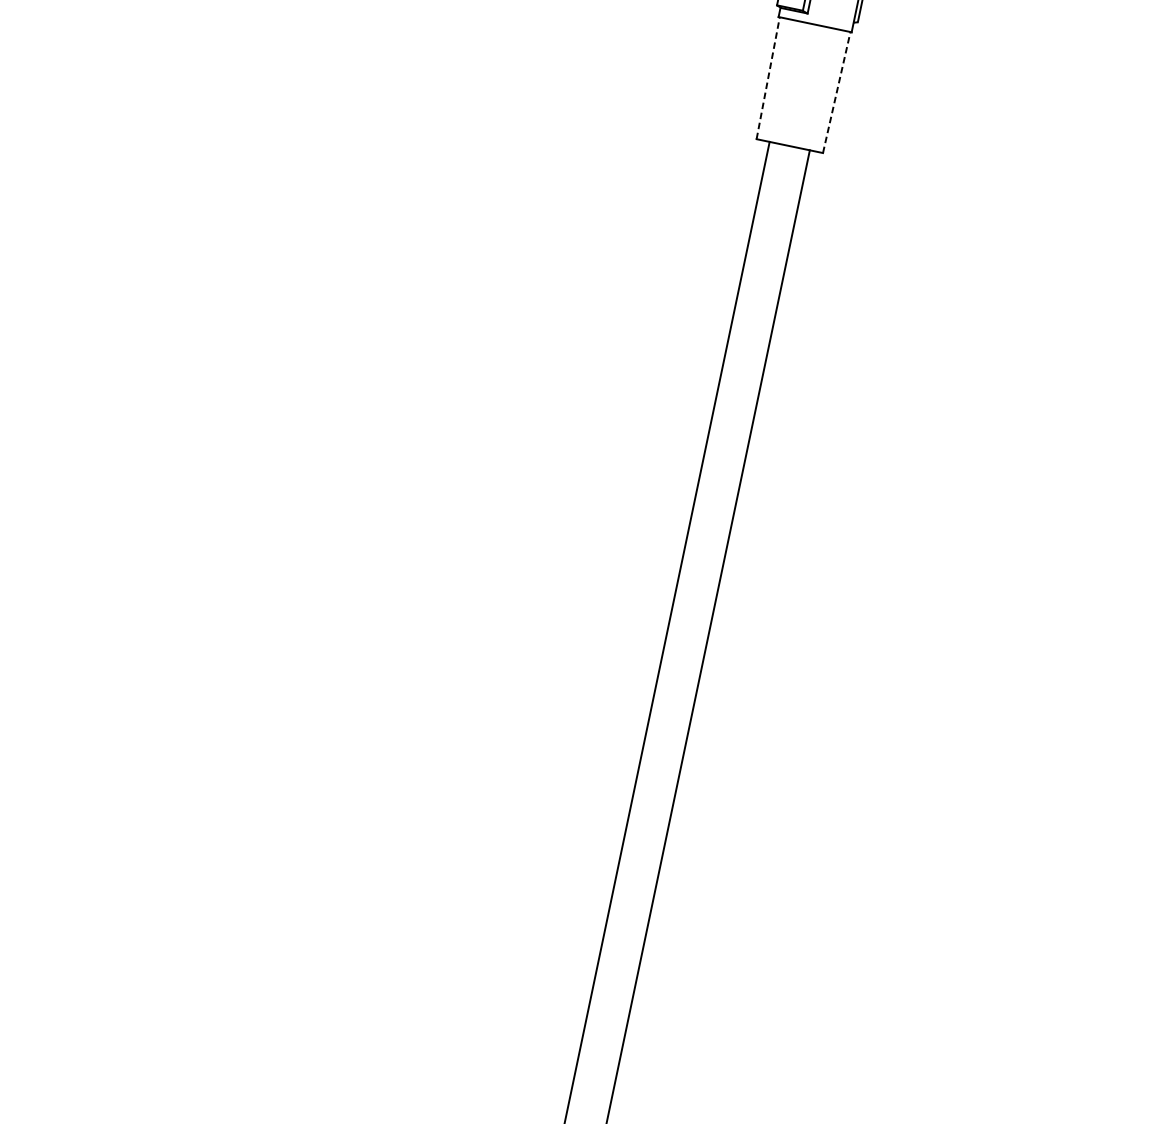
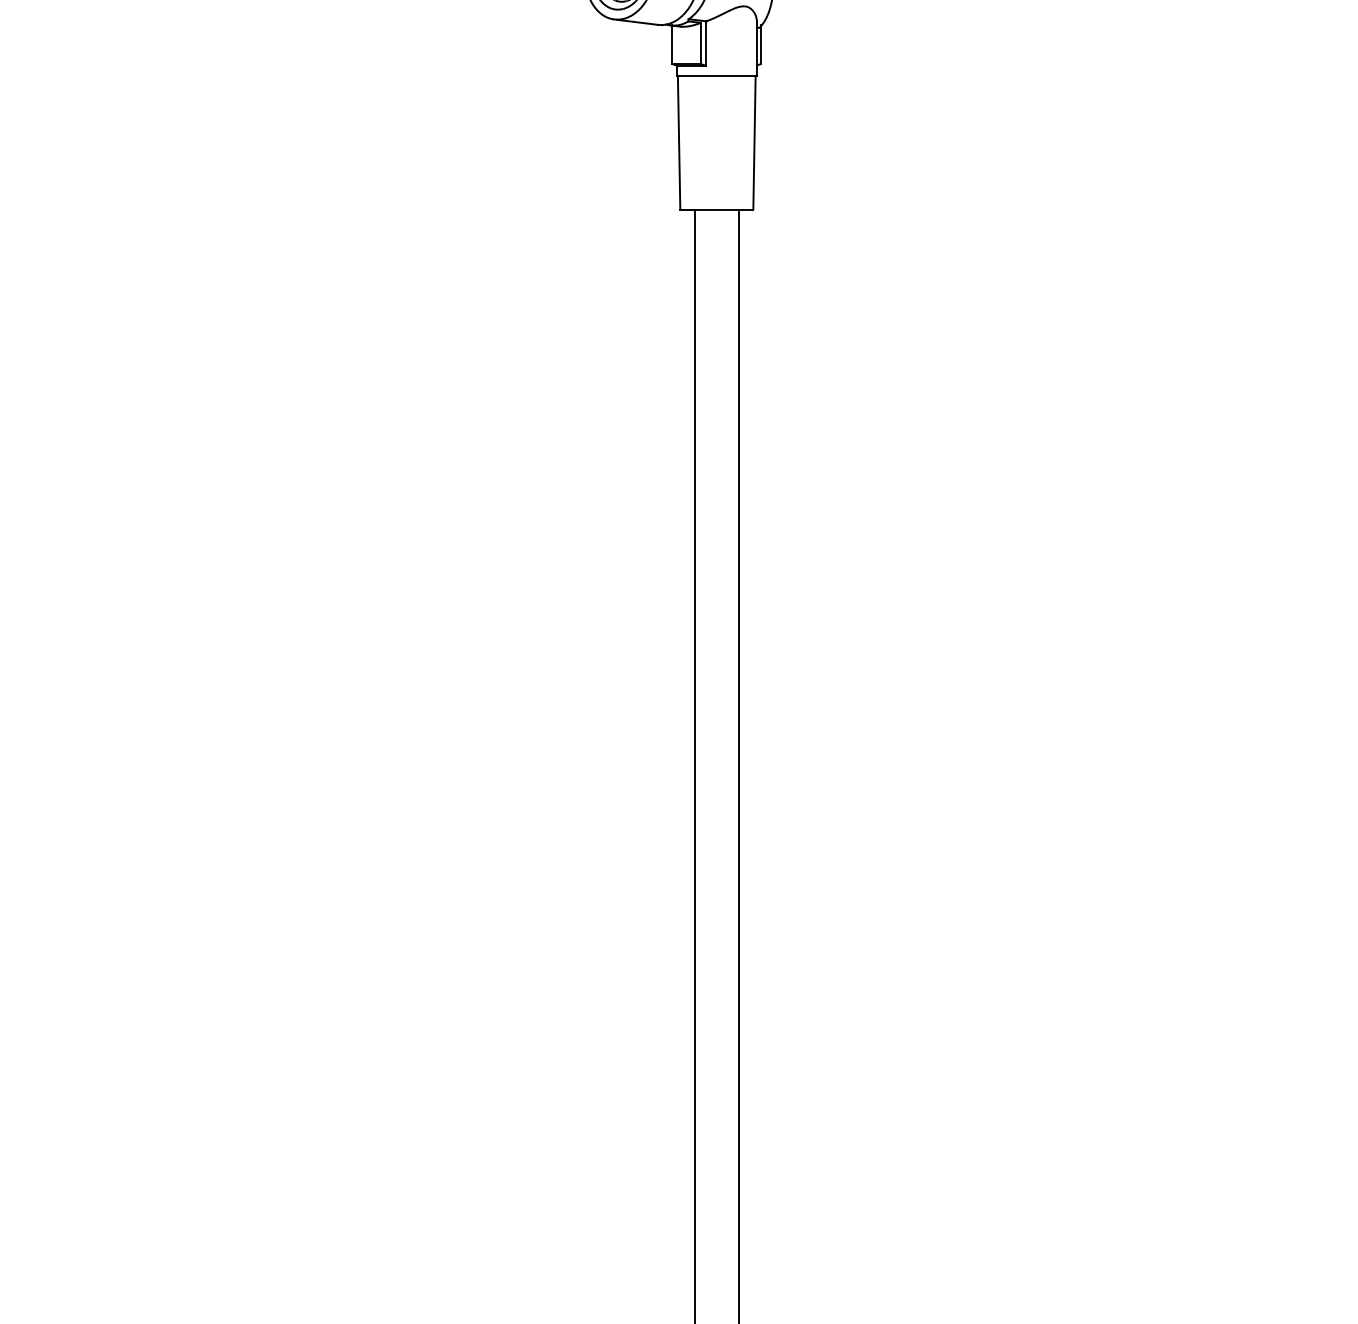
line: (768, 78) -> (679, 142), dashed -> solid
line: (836, 92) -> (754, 142), dashed -> solid

